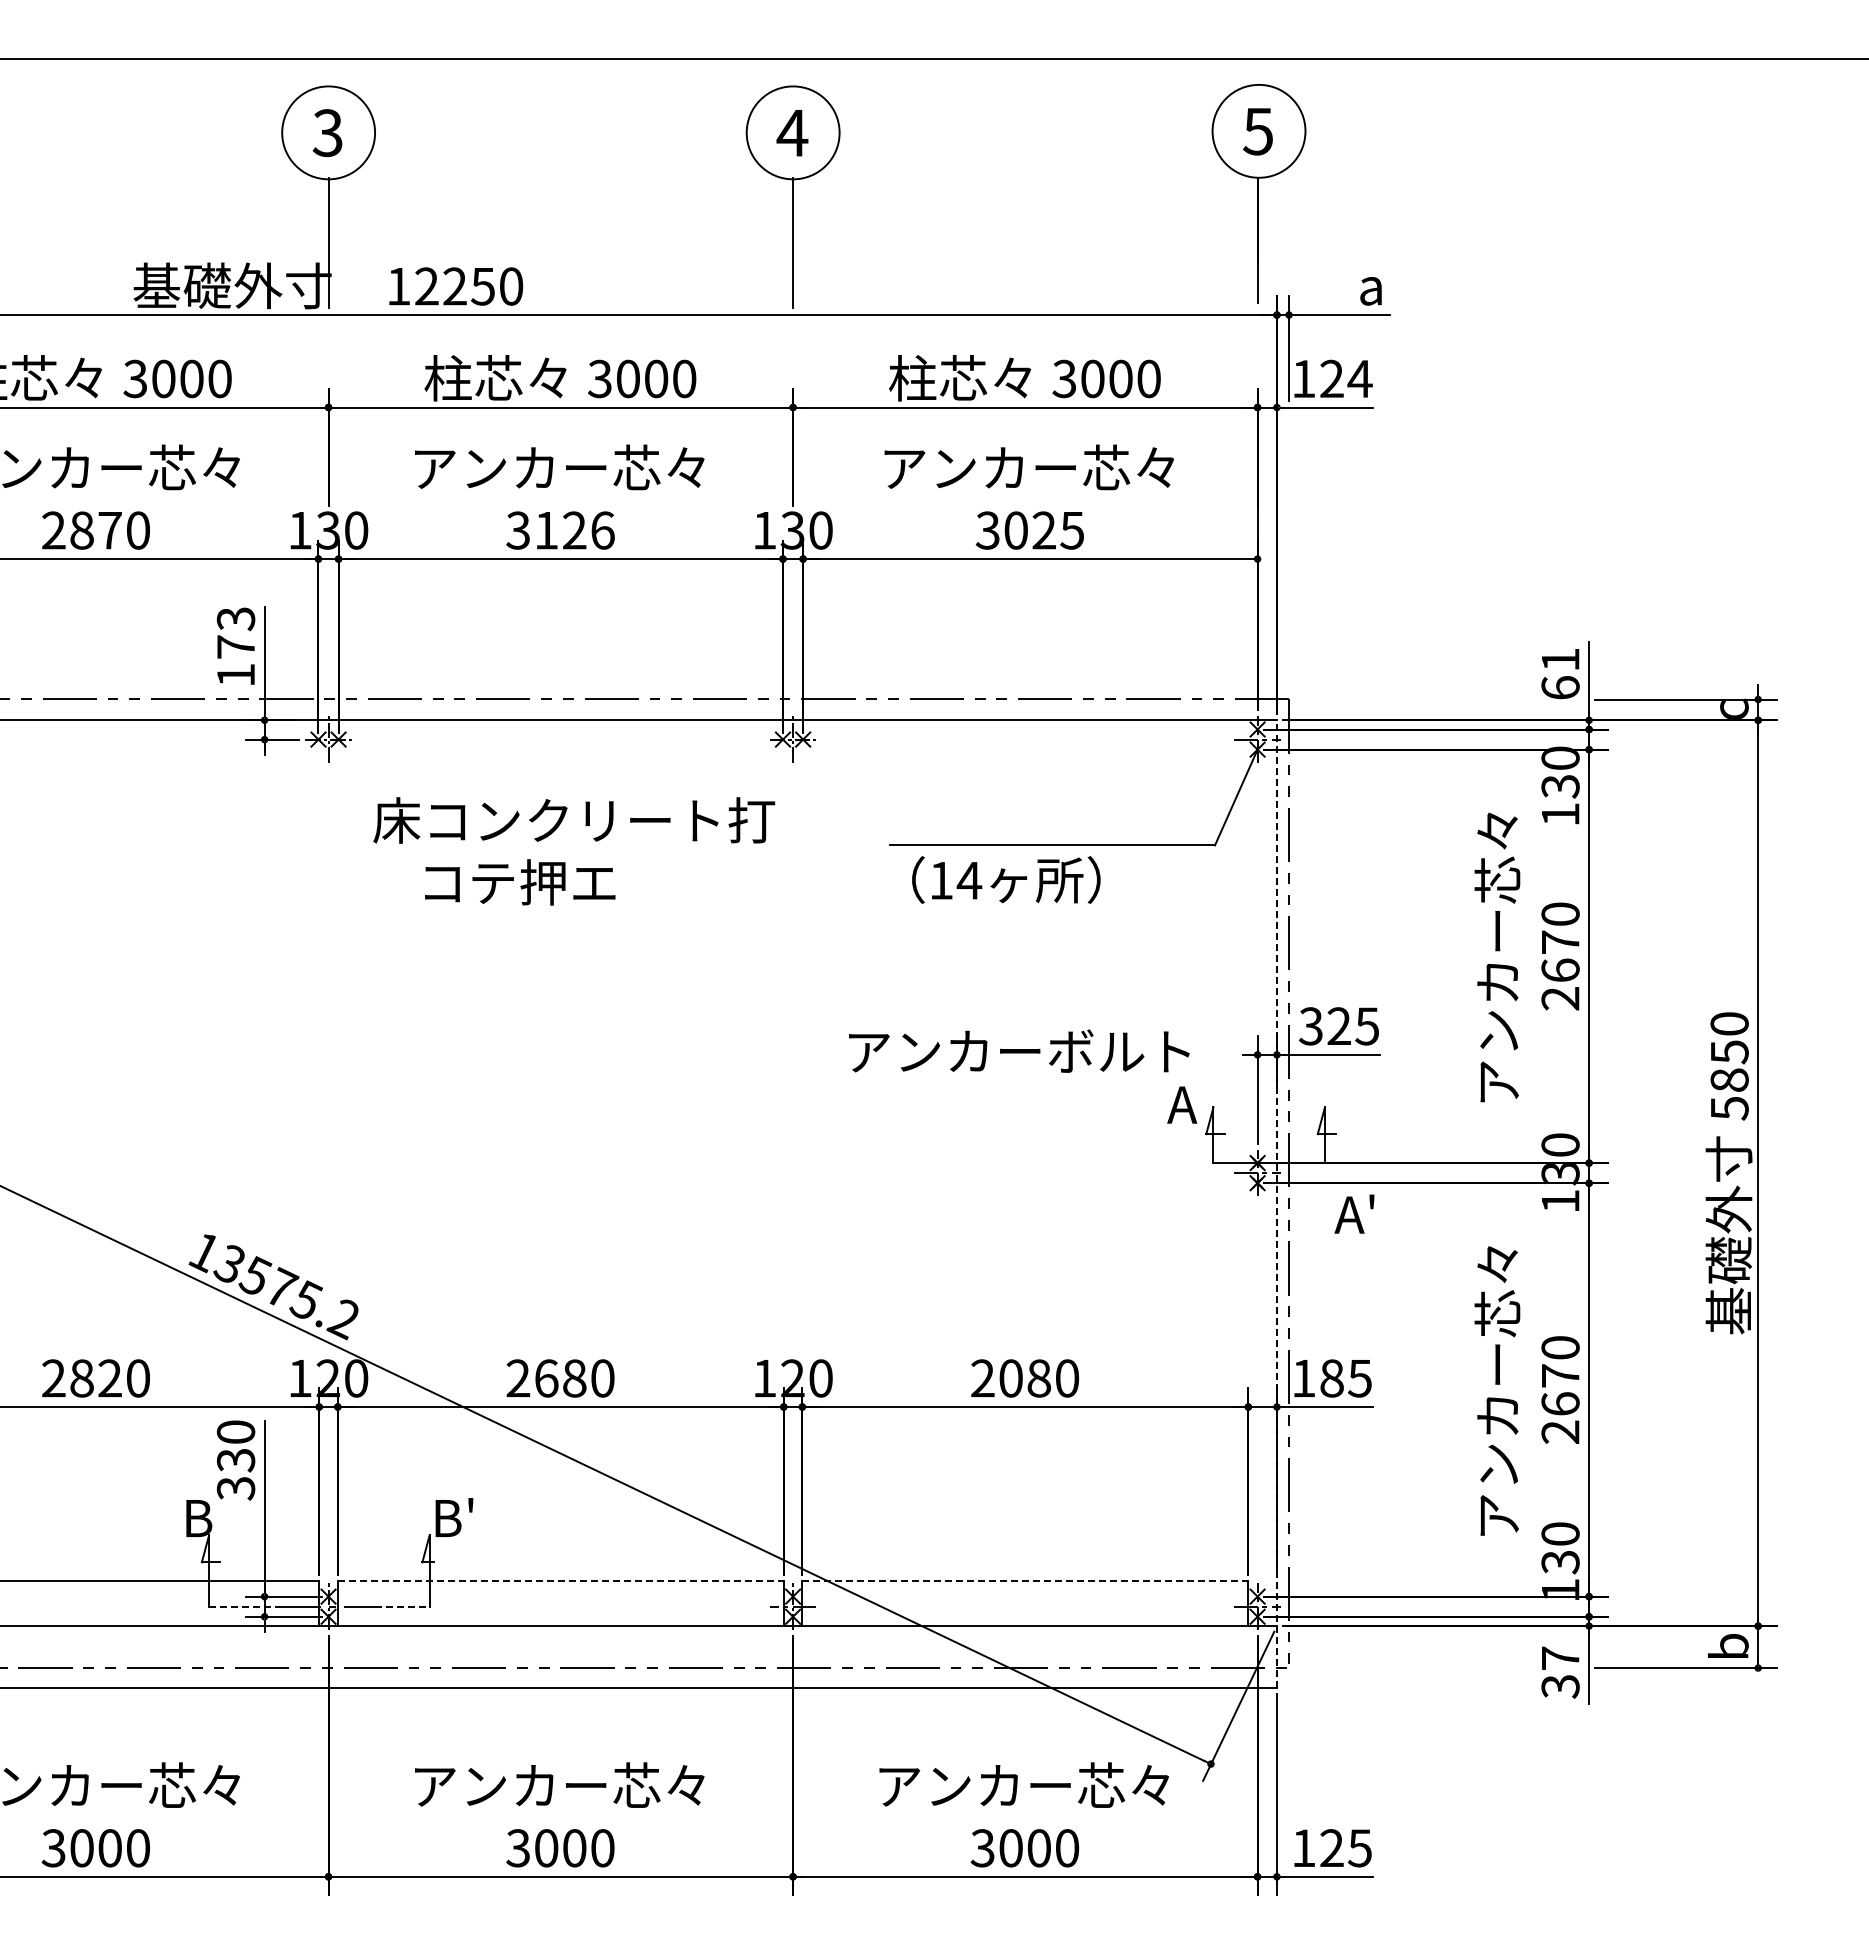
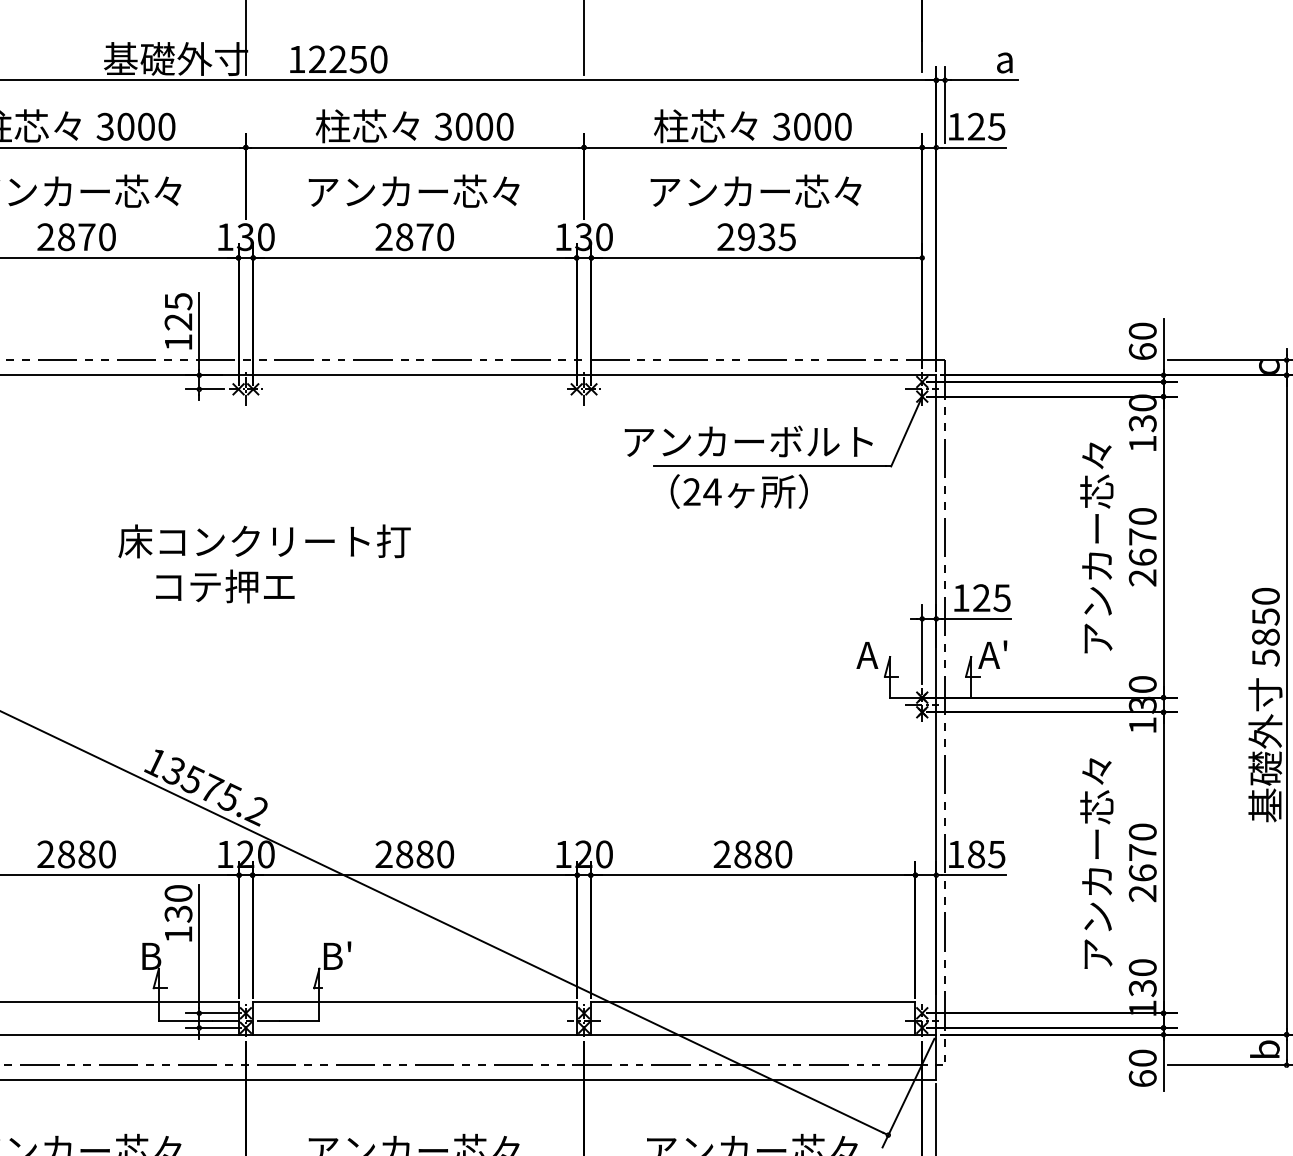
text: (1359, 379) -> (996, 127), 124 -> 125
text: (560, 530) -> (414, 237), 3126 -> 2870
text: (1015, 530) -> (745, 237), 3025 -> 2935
text: (235, 632) -> (178, 311), 173 -> 125
text: (1560, 659) -> (1142, 331), 61 -> 60
text: (574, 851) -> (264, 563), moved
text: (941, 880) -> (692, 491), 14 -> 24
text: (1310, 1026) -> (960, 598), 325 -> 125
text: (1019, 1050) -> (748, 440), moved
line: (1276, 1204) -> (935, 727), dashed -> solid
text: (1354, 1213) -> (992, 654), moved
text: (109, 1378) -> (86, 854), 2820 -> 2880
text: (546, 1378) -> (404, 854), 2680 -> 2880
text: (1010, 1378) -> (742, 854), 2080 -> 2880
text: (235, 1488) -> (178, 934), 330 -> 130
line: (560, 1581) -> (414, 1002), dashed -> solid
line: (1025, 1581) -> (753, 1002), dashed -> solid
line: (245, 1606) -> (185, 1020), dashed -> solid
line: (402, 1606) -> (299, 1020), dashed -> solid
text: (1560, 1672) -> (1142, 1068), 37 -> 60

